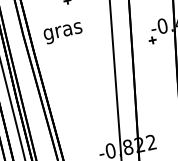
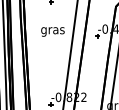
text: (62, 32) -> (52, 31), moved

